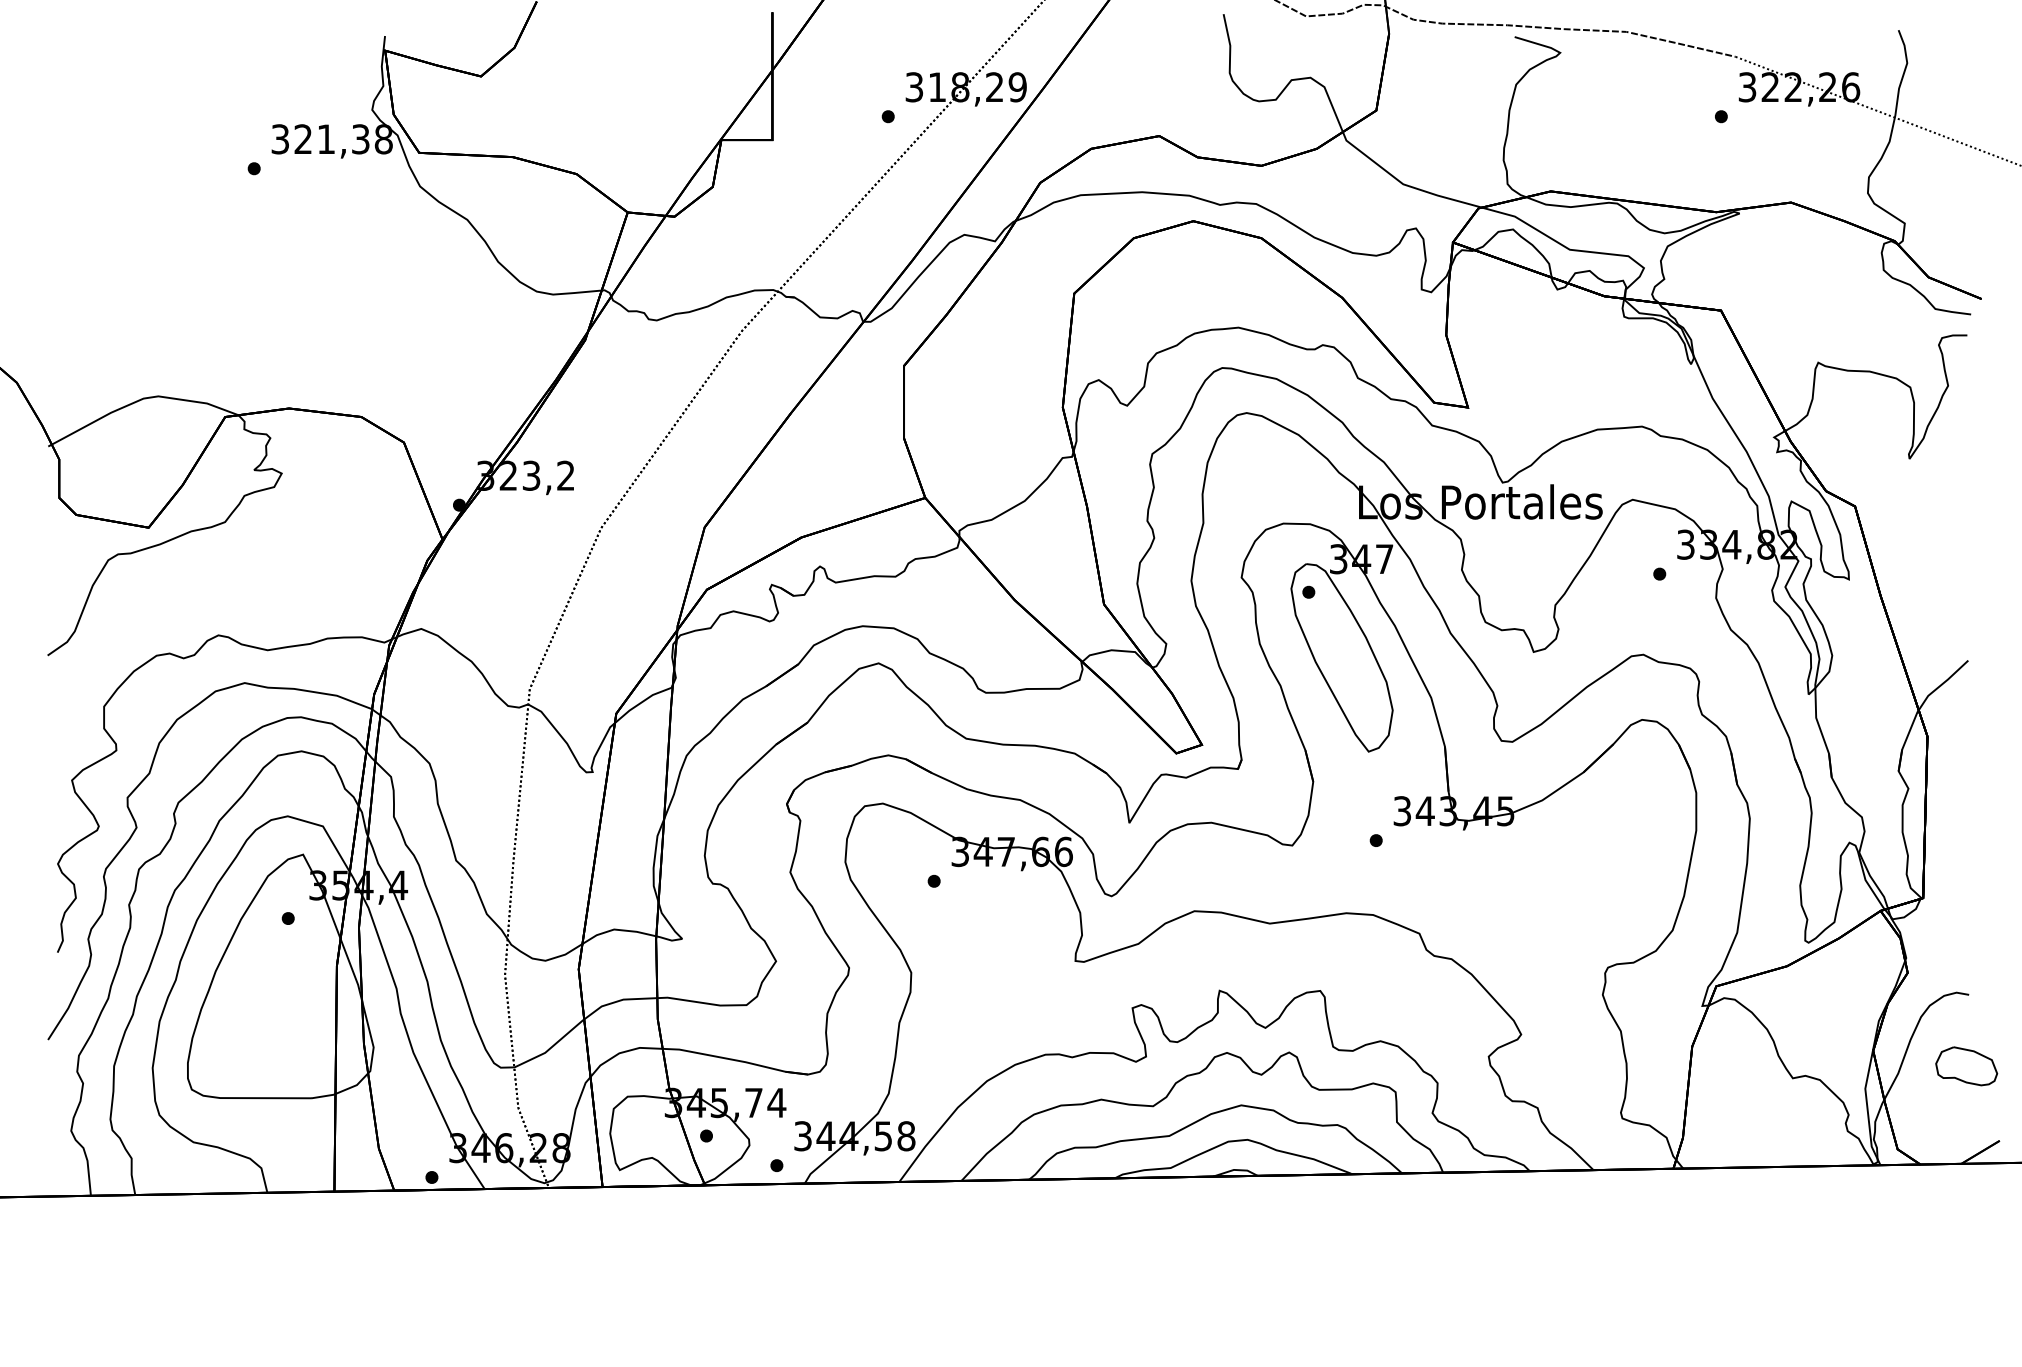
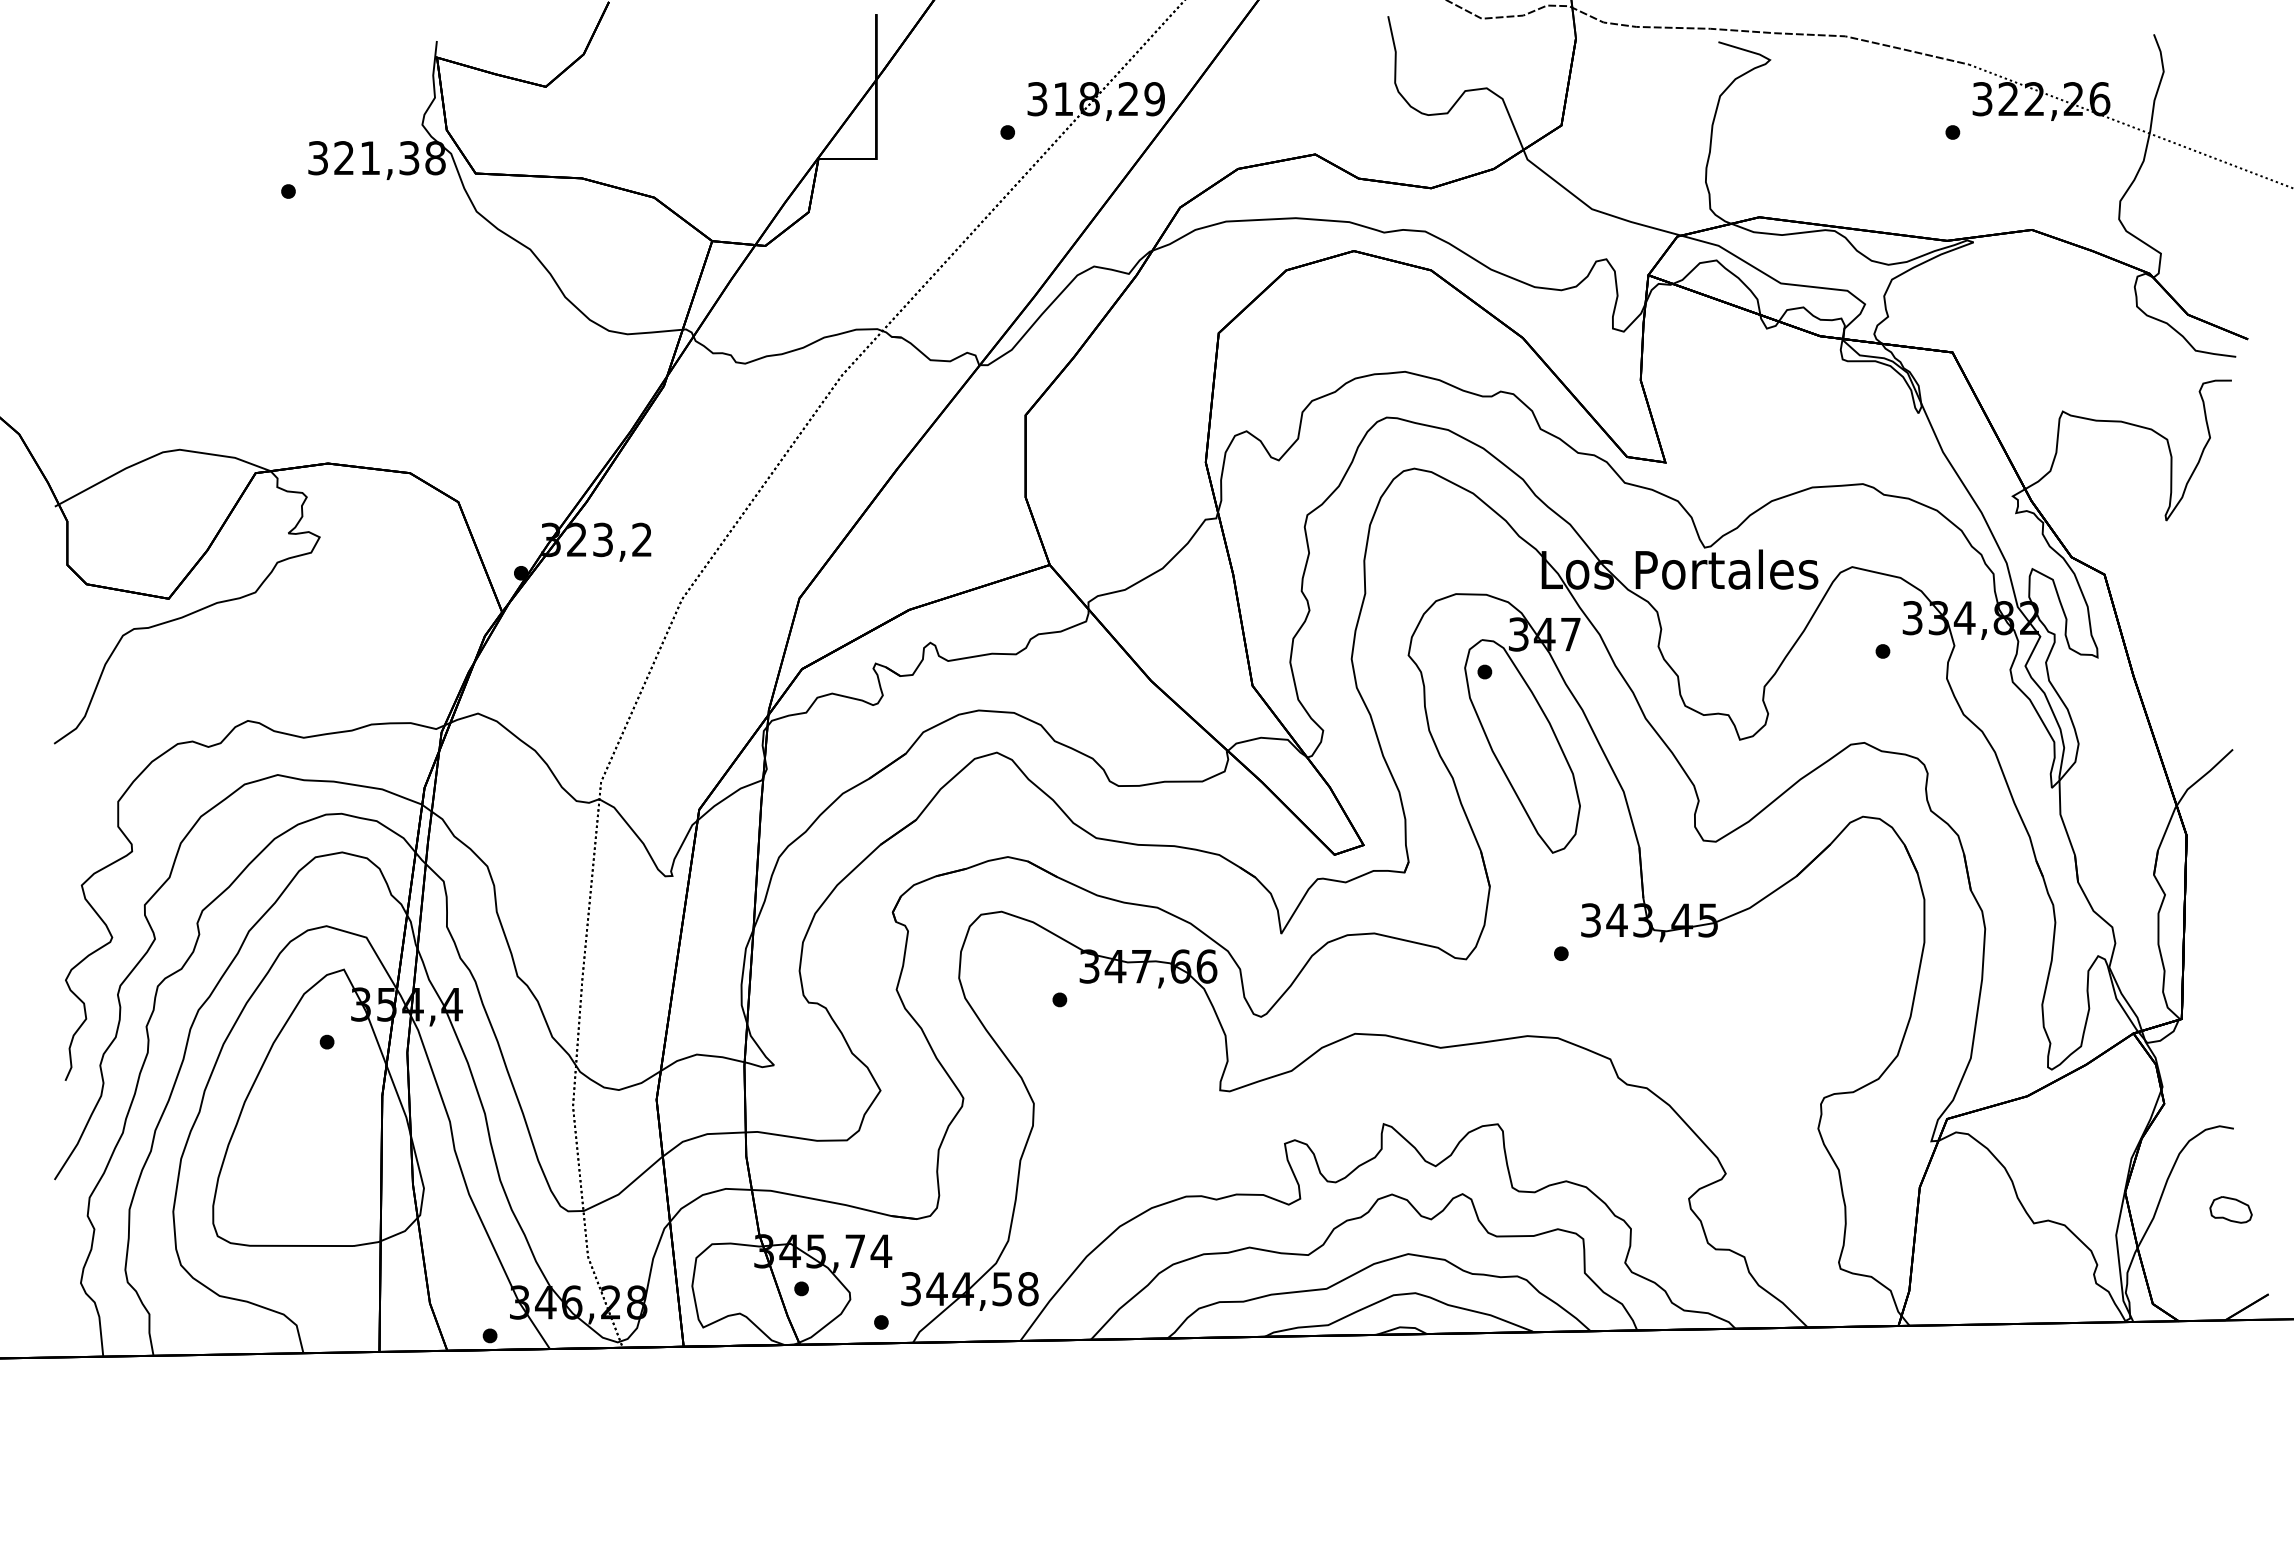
part: (1966, 1066) -> (2230, 1209), size x0.6

